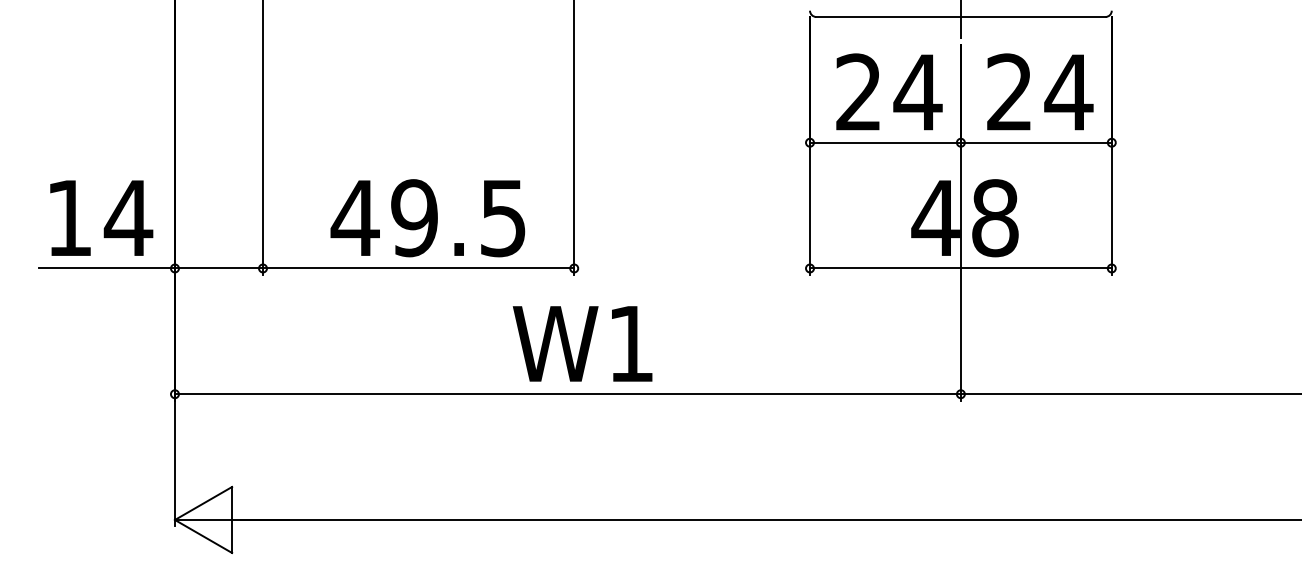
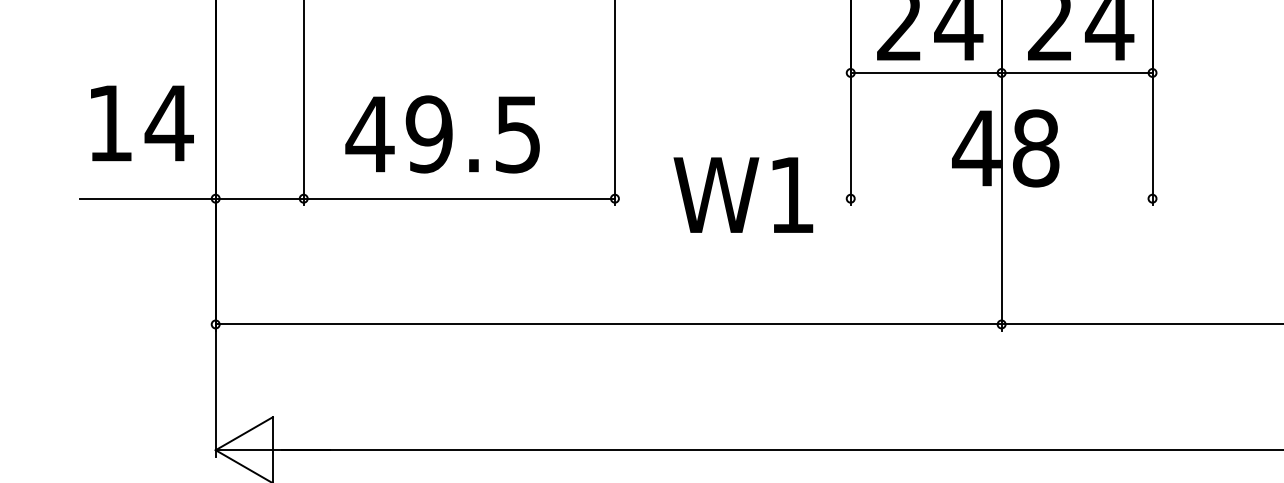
text: (101, 217) -> (142, 122), moved
text: (427, 218) -> (442, 134), moved
line: (960, 268) -> (1001, 198), removed
text: (582, 343) -> (743, 194), moved

